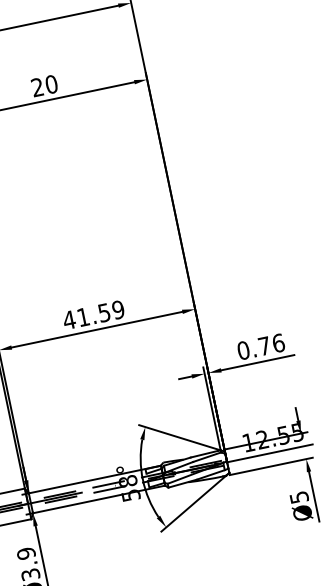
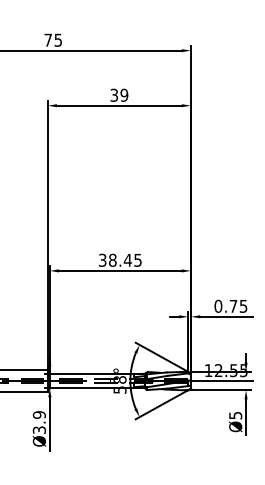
text: (44, 86) -> (119, 95), 20 -> 39
text: (92, 314) -> (119, 259), 41.59 -> 38.45
text: (278, 342) -> (243, 305), 0.76 -> 0.75

